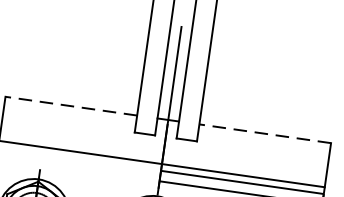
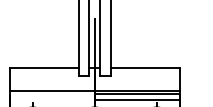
line: (70, 105) -> (43, 67), dashed -> solid
line: (265, 133) -> (145, 67), dashed -> solid

